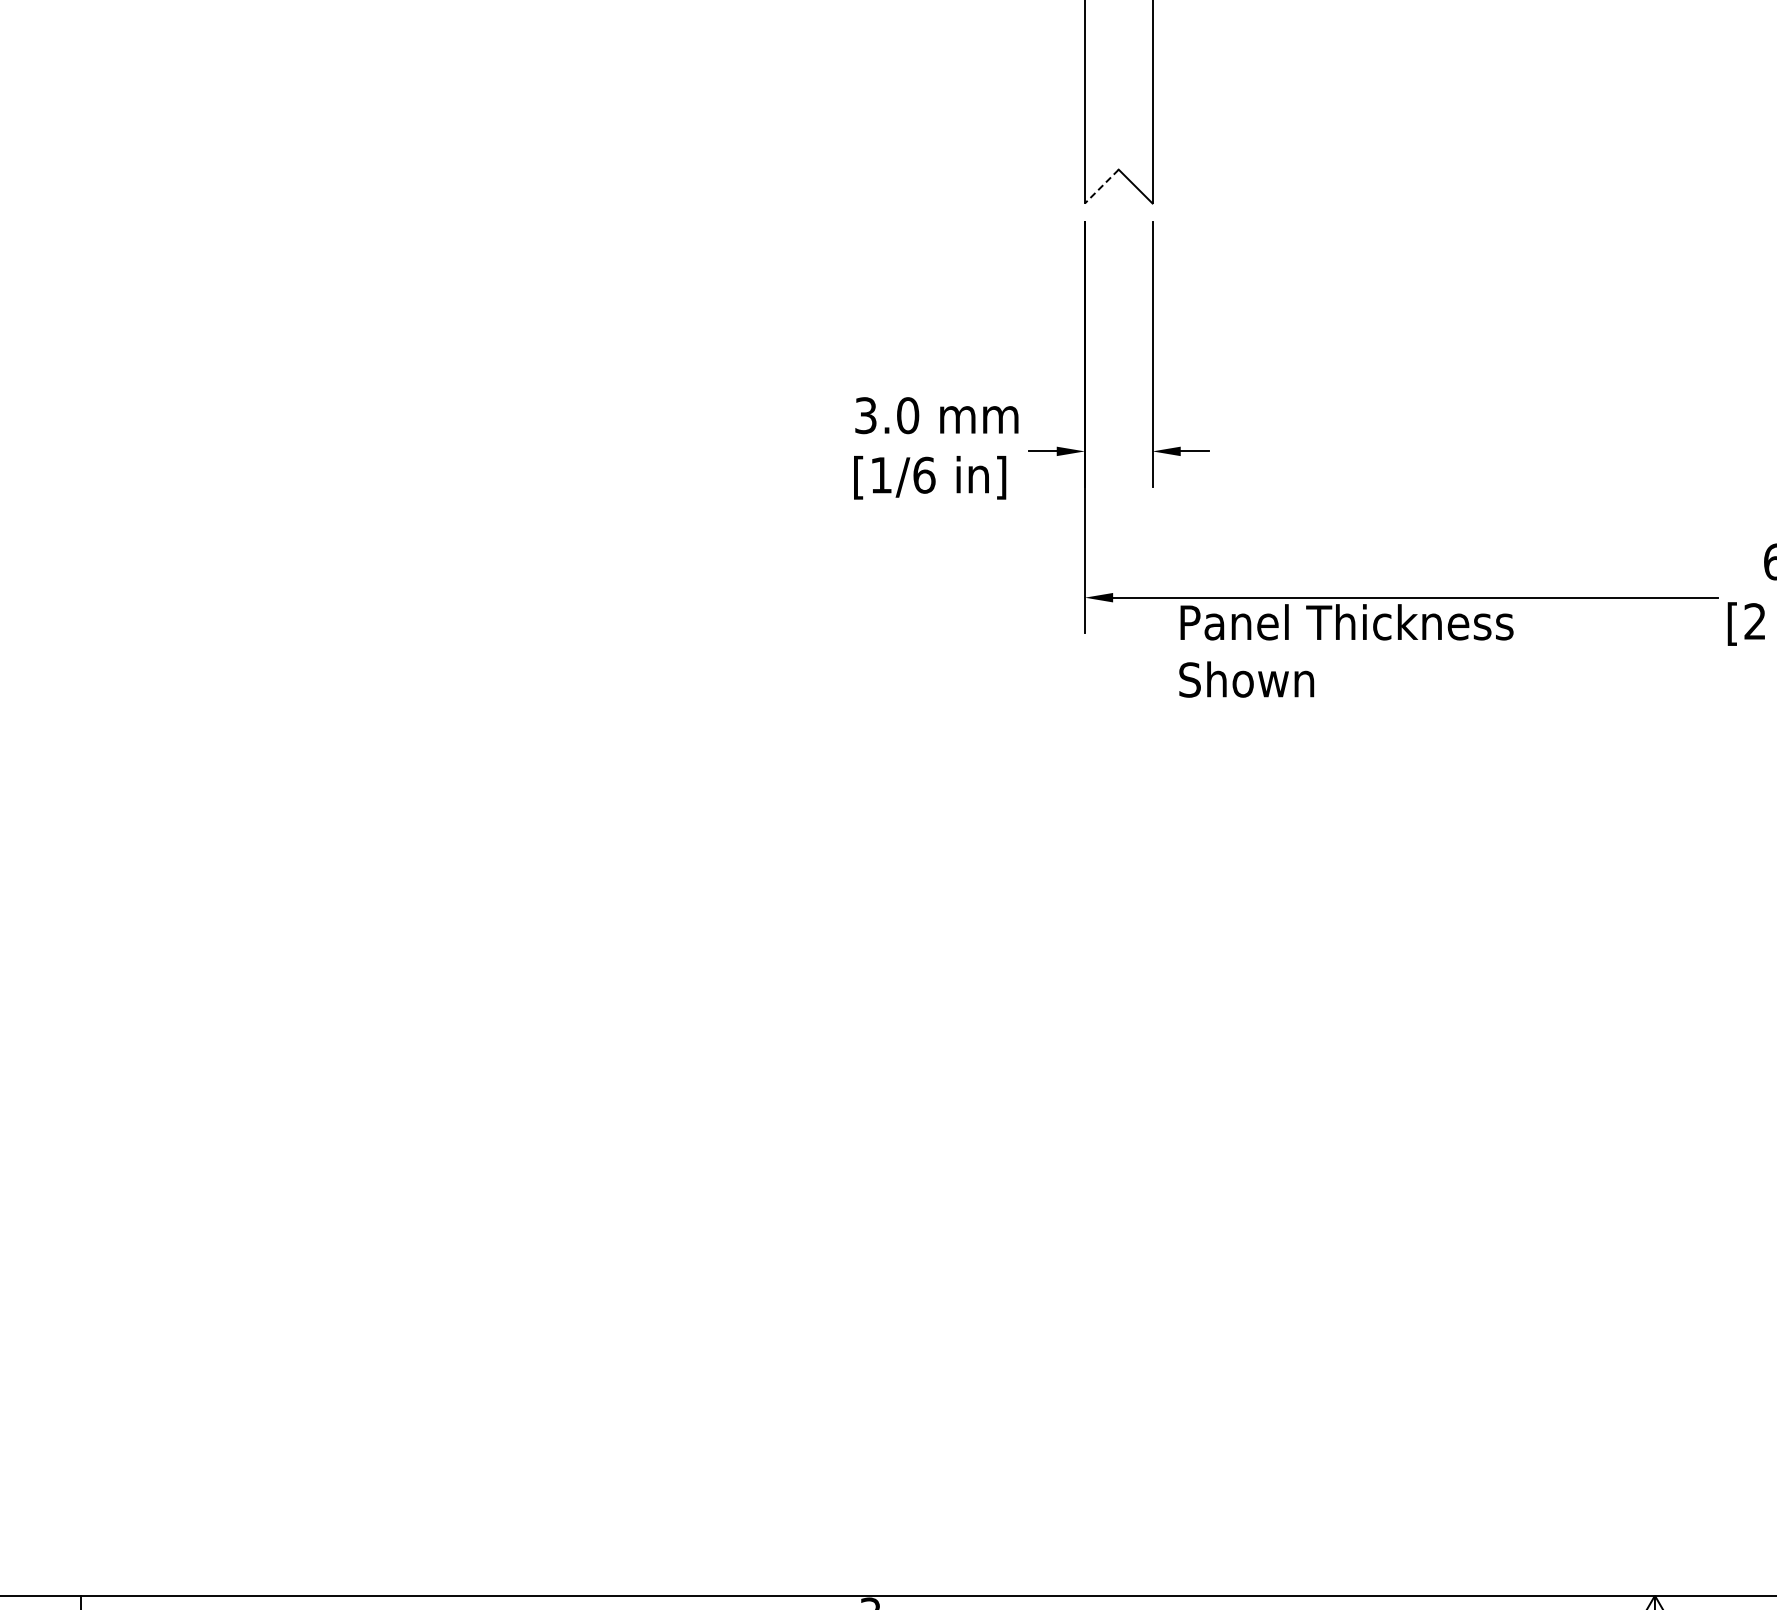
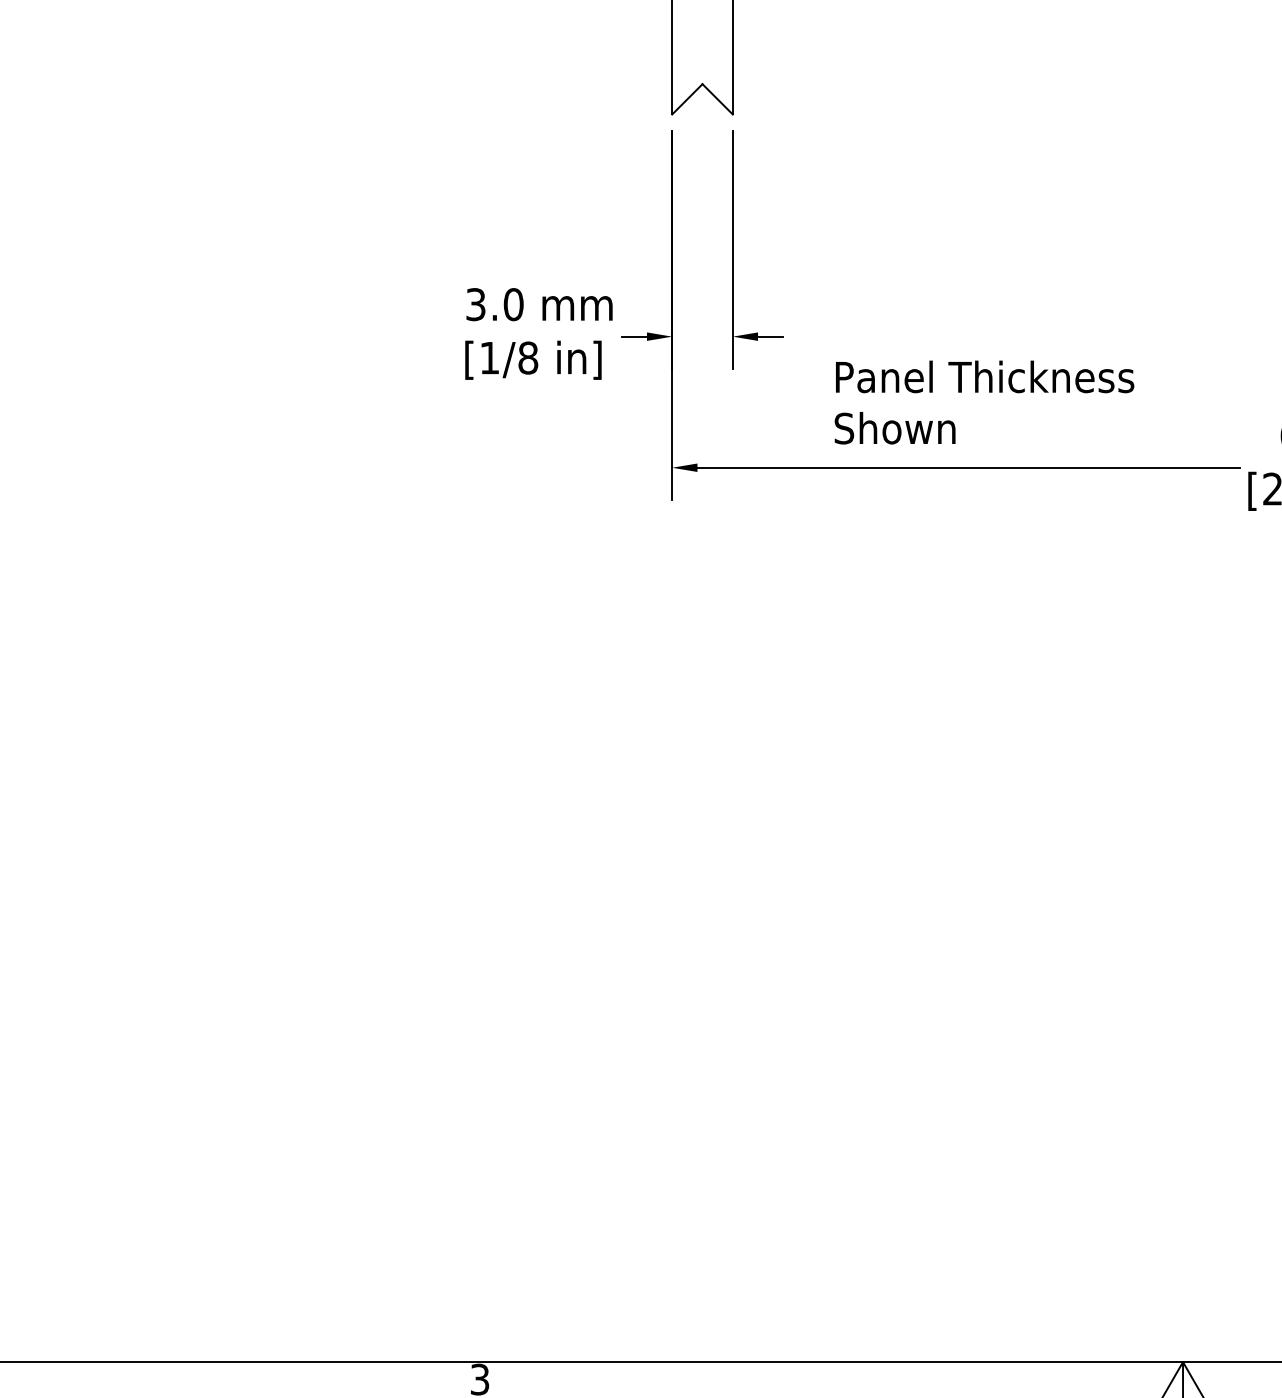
line: (1101, 186) -> (687, 99), dashed -> solid
text: (924, 474) -> (528, 357), [1/6 -> [1/8
text: (1346, 650) -> (984, 402), moved

